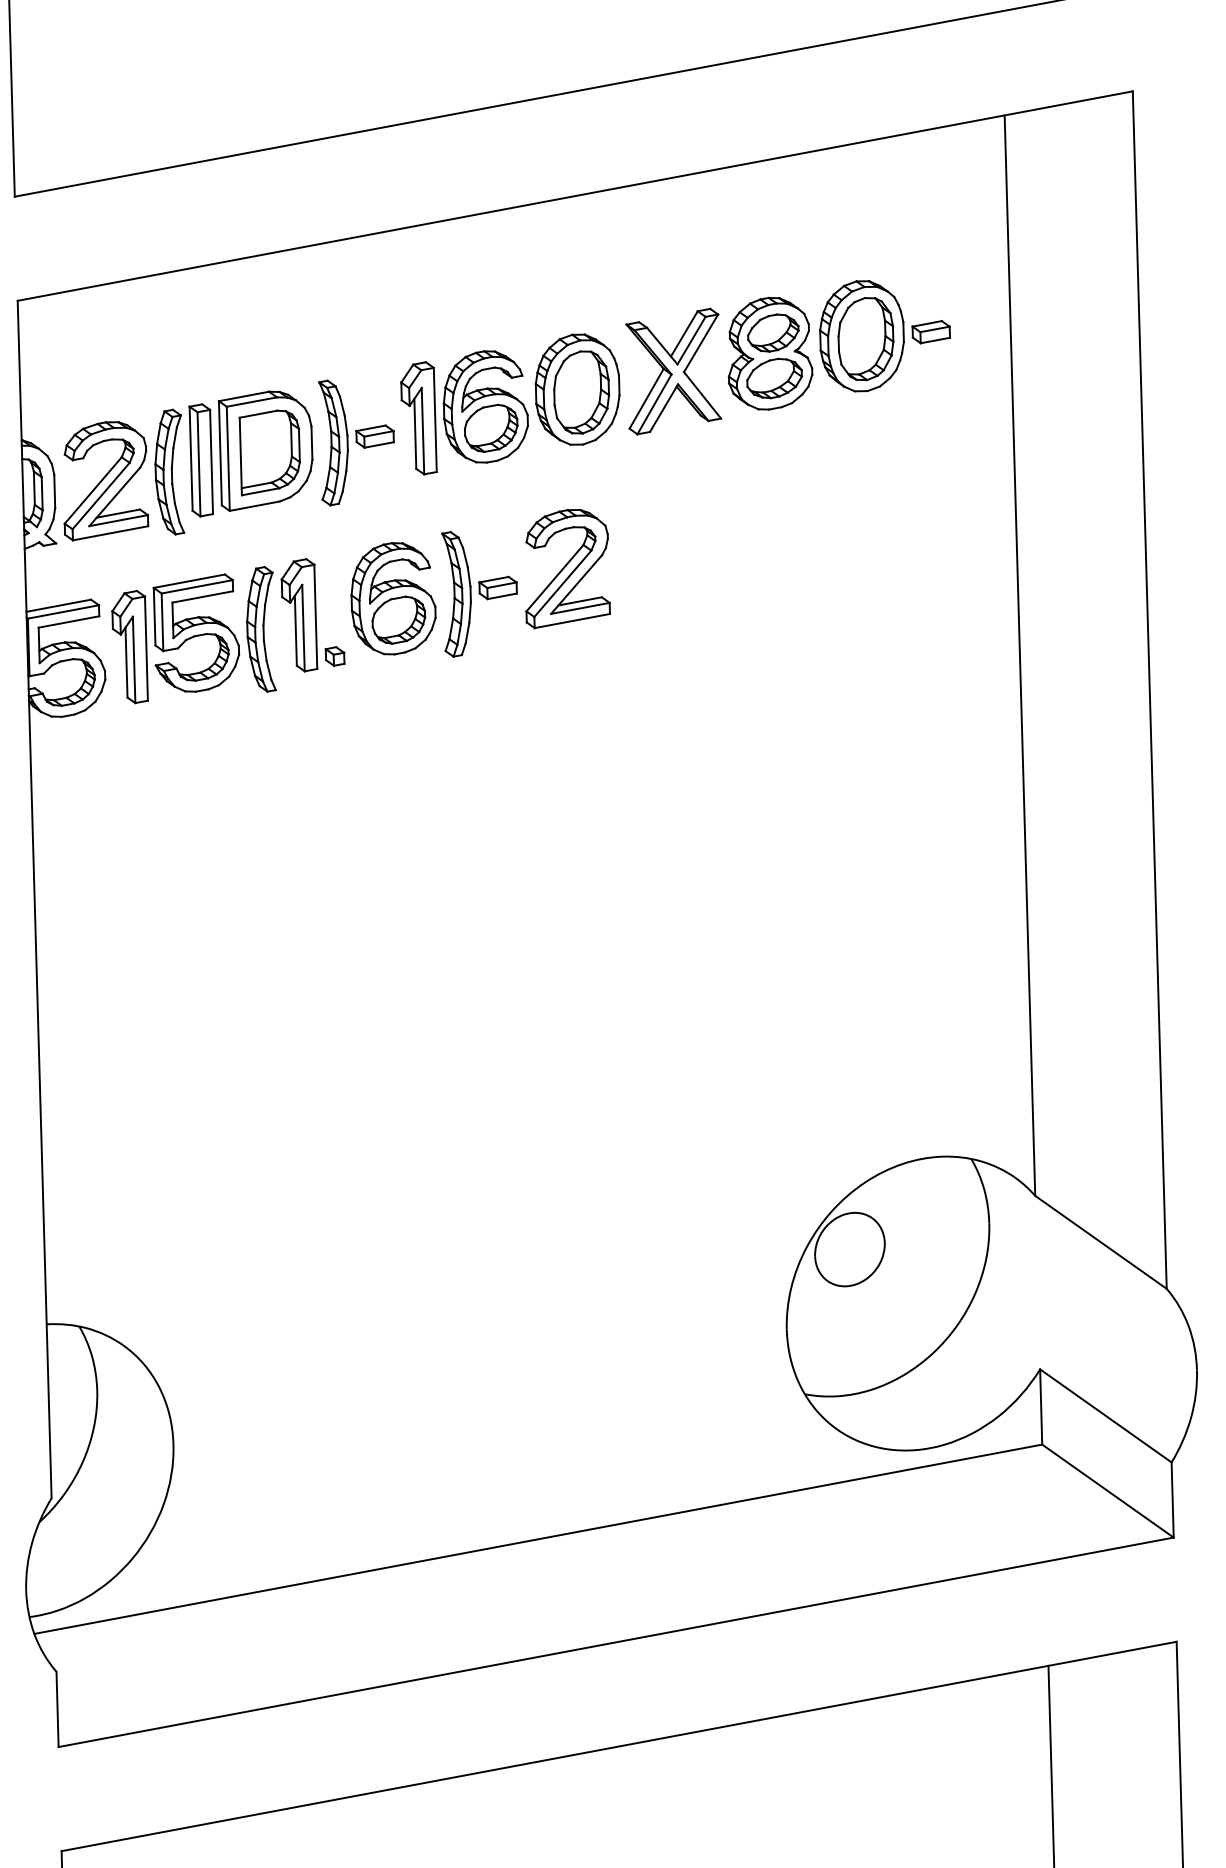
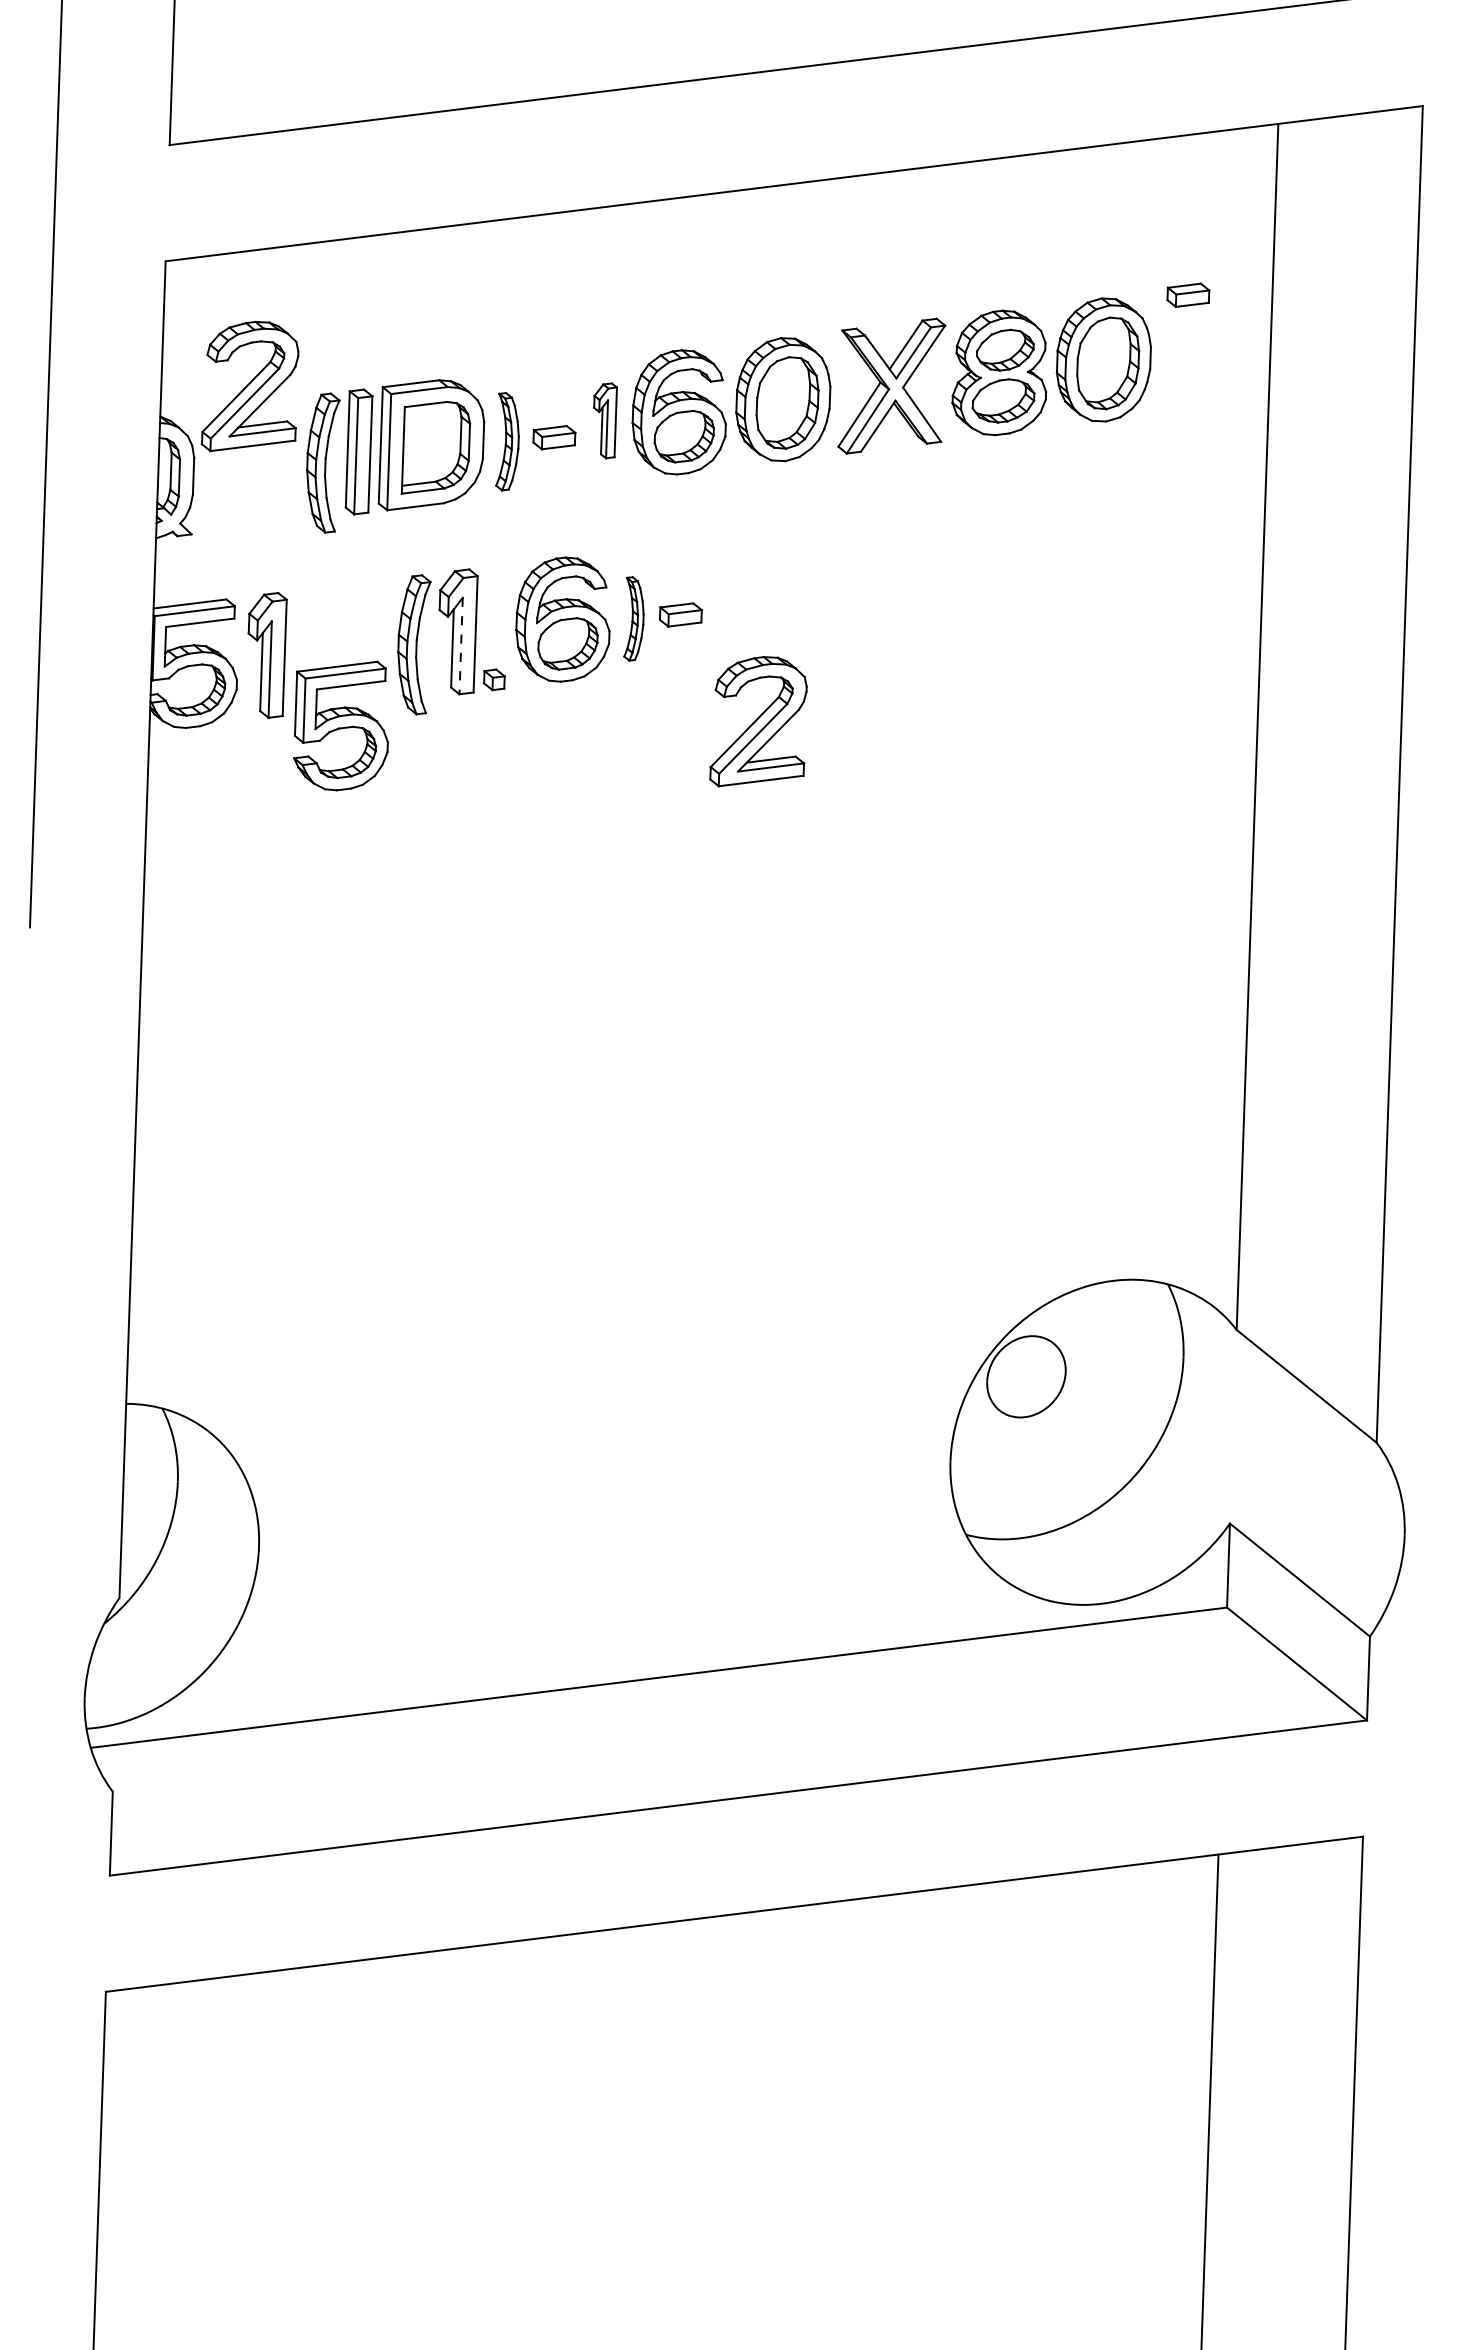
part: (931, 331) -> (1188, 294), moved
part: (419, 418) -> (605, 420), size x0.6
part: (333, 442) -> (507, 441), size x0.7
part: (105, 480) -> (250, 386), moved
part: (566, 568) -> (758, 721), moved
part: (456, 593) -> (633, 618), size x0.6
line: (303, 628) -> (461, 646), solid -> dashed
part: (195, 633) -> (340, 725), moved

